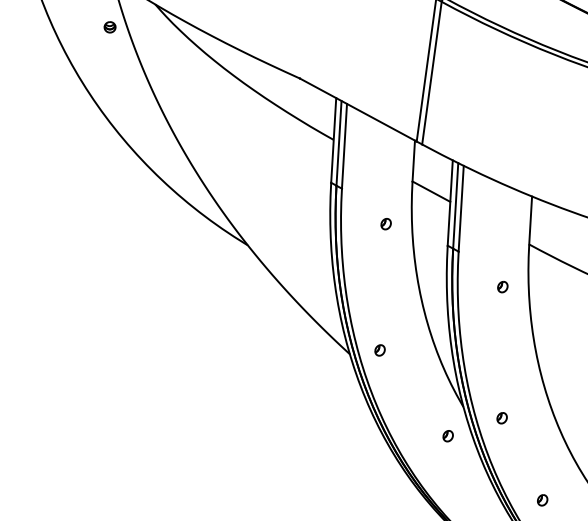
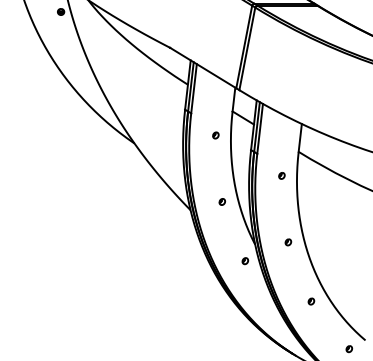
part: (378, 349) -> (221, 201), moved
part: (502, 418) -> (288, 242), moved
part: (542, 500) -> (311, 301), moved

